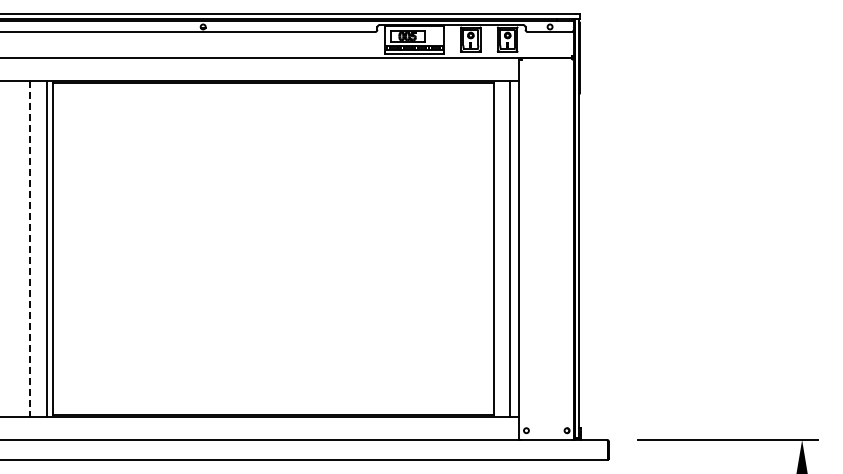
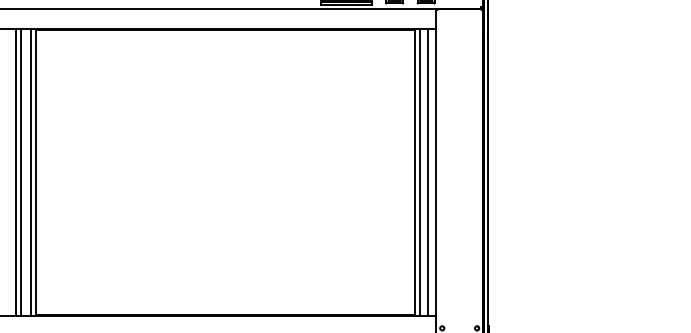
line: (34, 248) -> (20, 172), added
line: (500, 248) -> (420, 172), added
line: (29, 249) -> (16, 172), dashed -> solid

